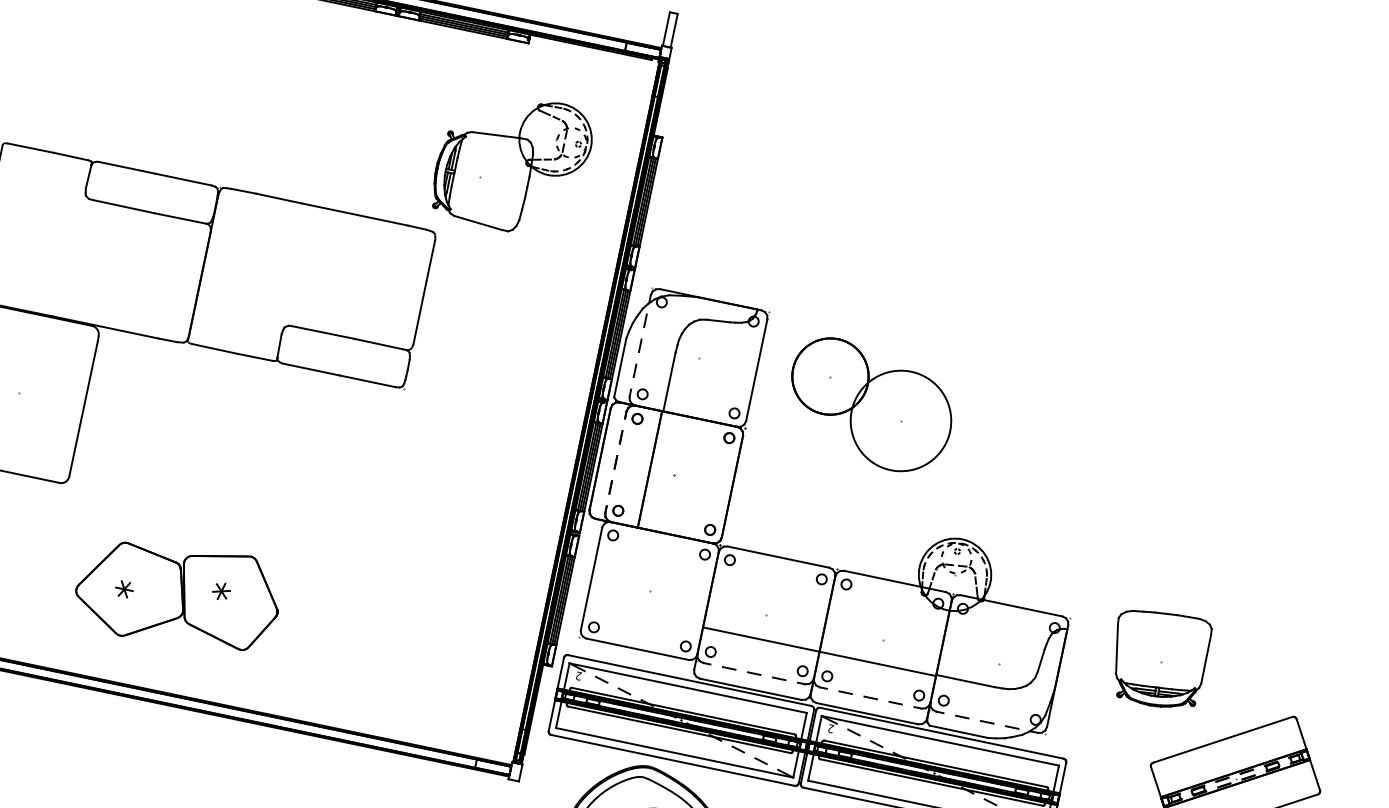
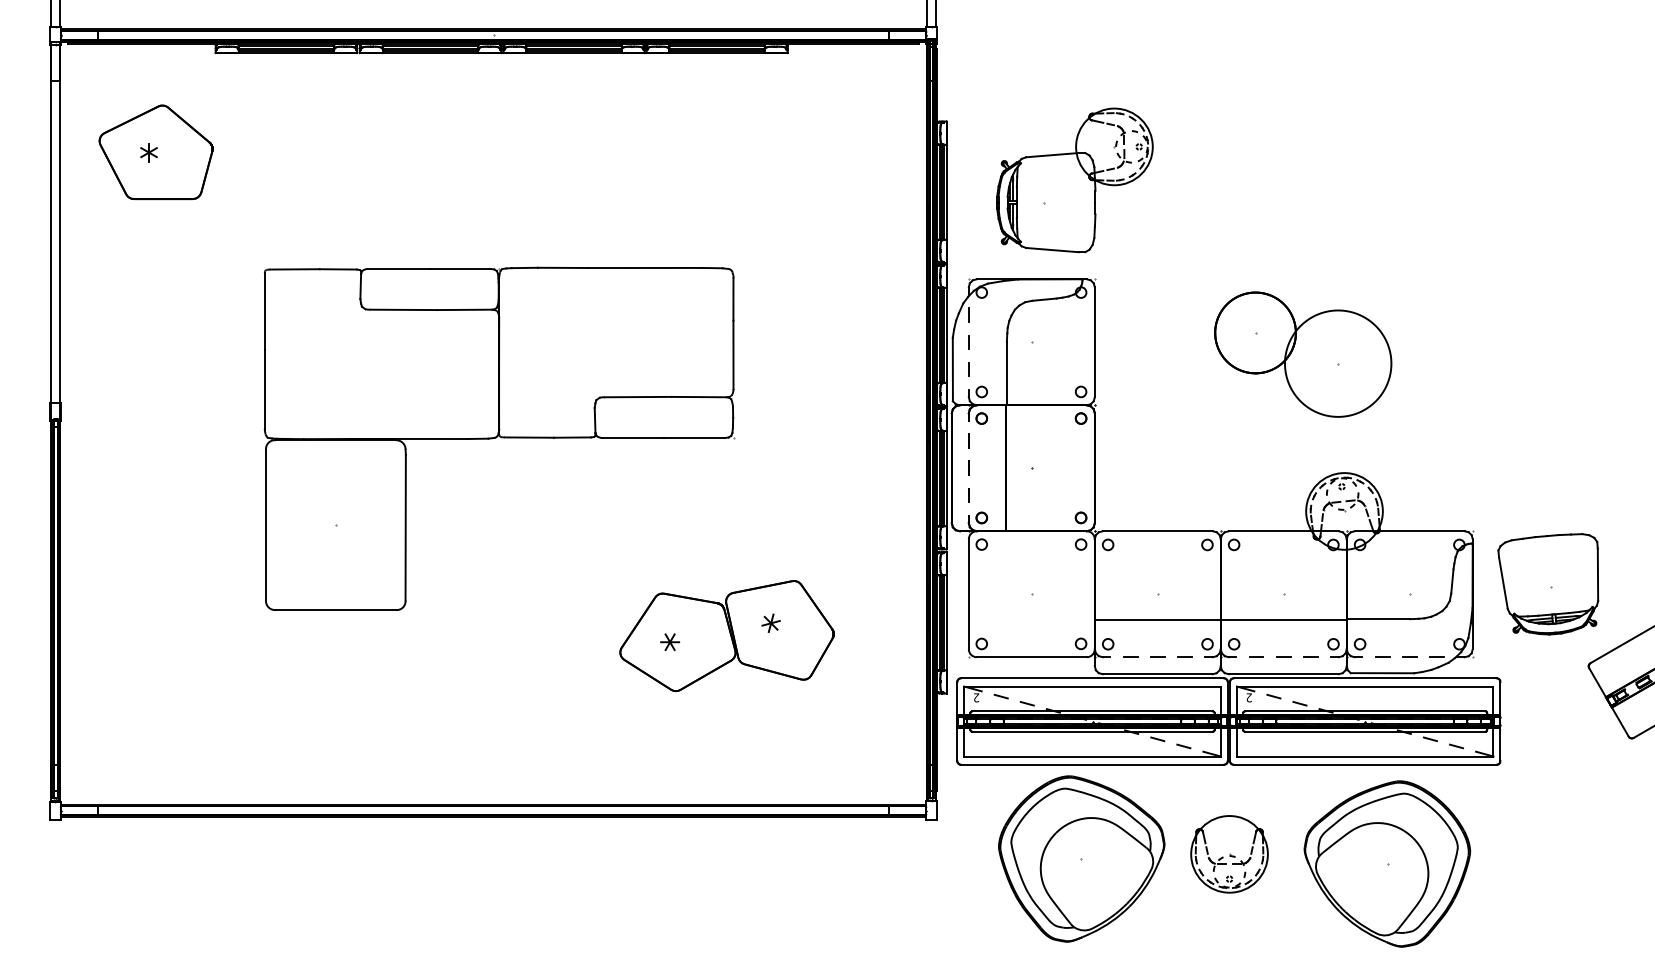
part: (512, 162) -> (1074, 180), moved
part: (870, 405) -> (1303, 354), moved
part: (177, 594) -> (726, 636), moved
part: (1158, 658) -> (1548, 584), moved

